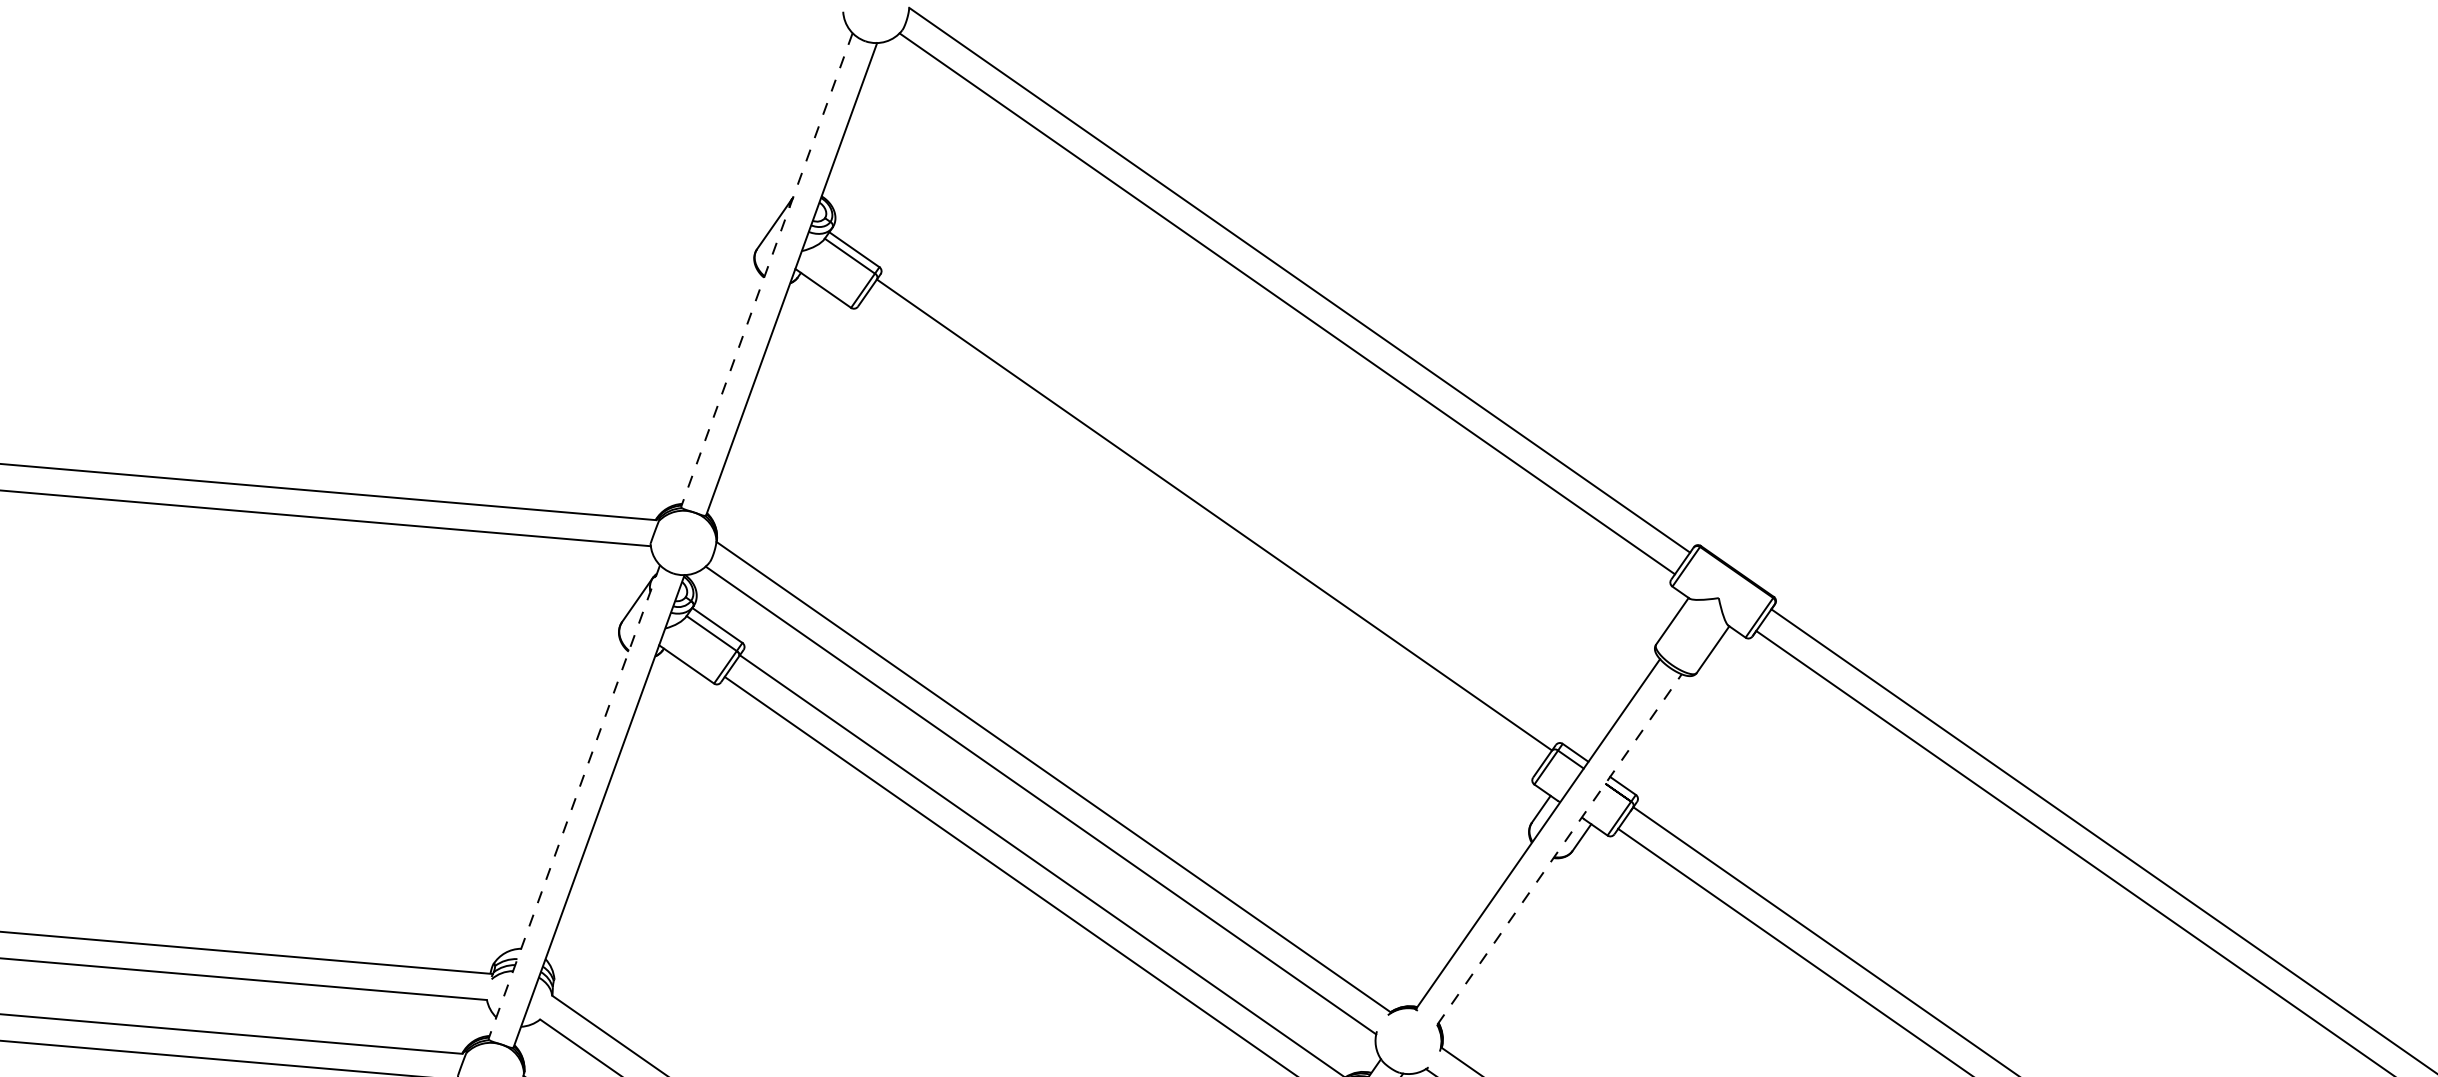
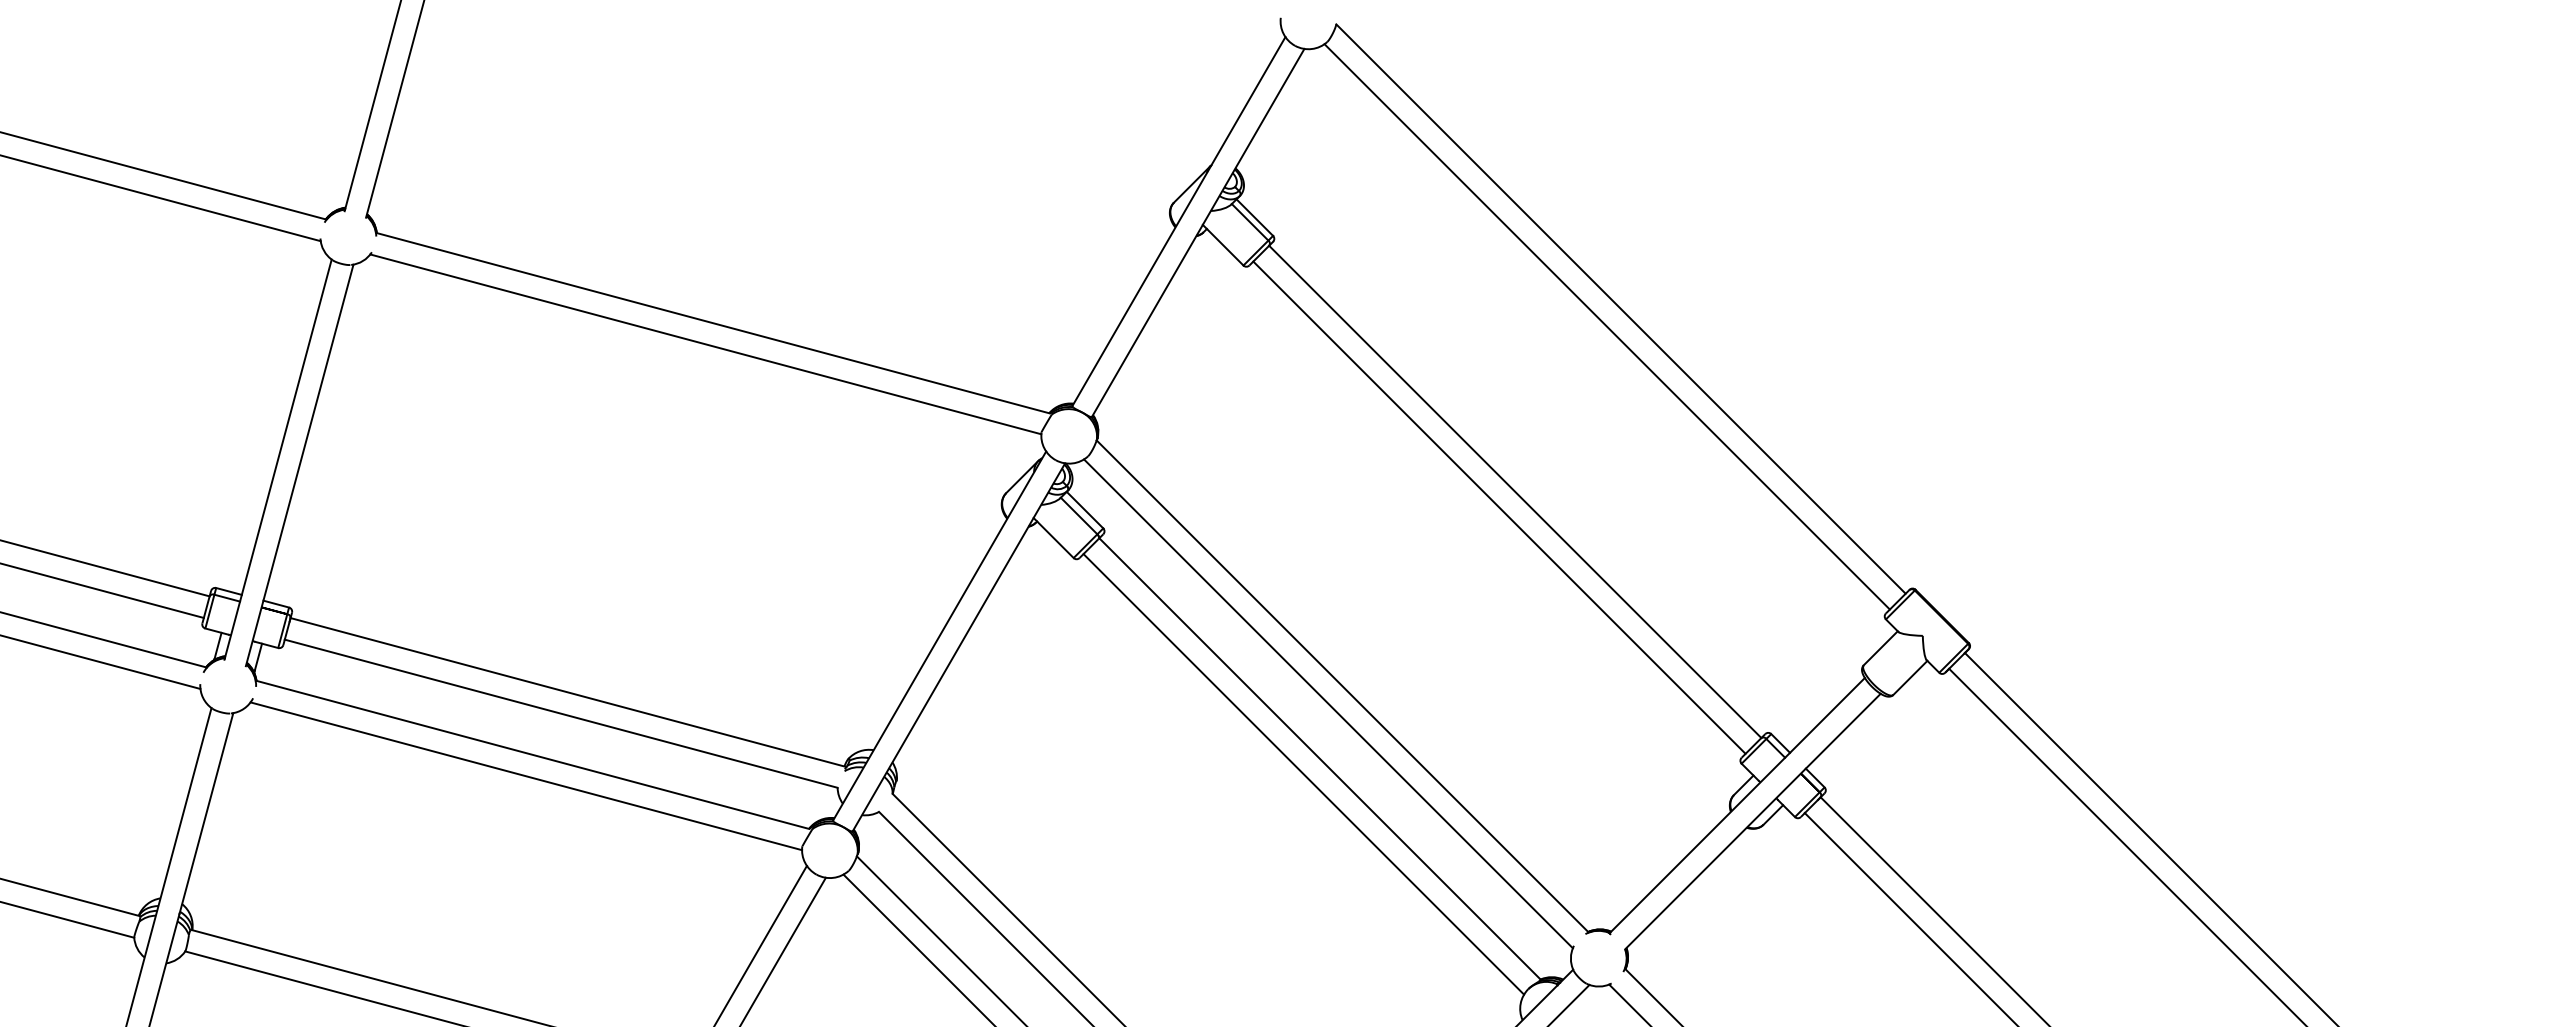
line: (767, 269) -> (1179, 221), dashed -> solid
line: (1199, 536) -> (1499, 507), added
line: (573, 801) -> (939, 635), dashed -> solid
line: (1559, 849) -> (1752, 821), dashed -> solid

